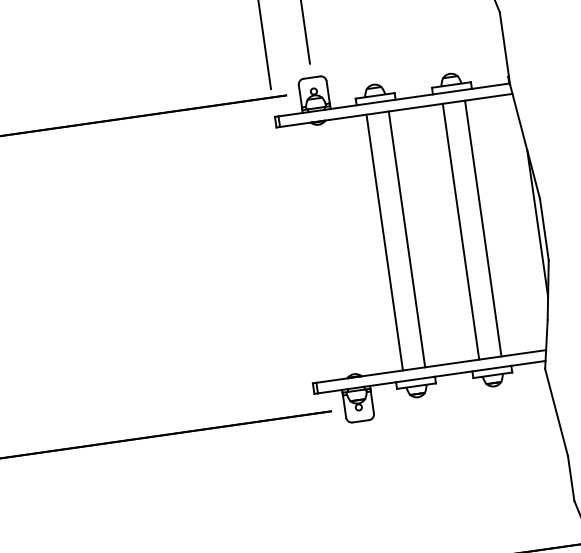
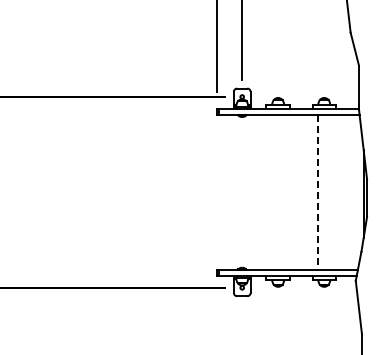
line: (482, 228) -> (330, 192), removed
line: (460, 231) -> (317, 192), solid -> dashed
line: (406, 239) -> (284, 192), removed
line: (384, 242) -> (271, 192), removed

